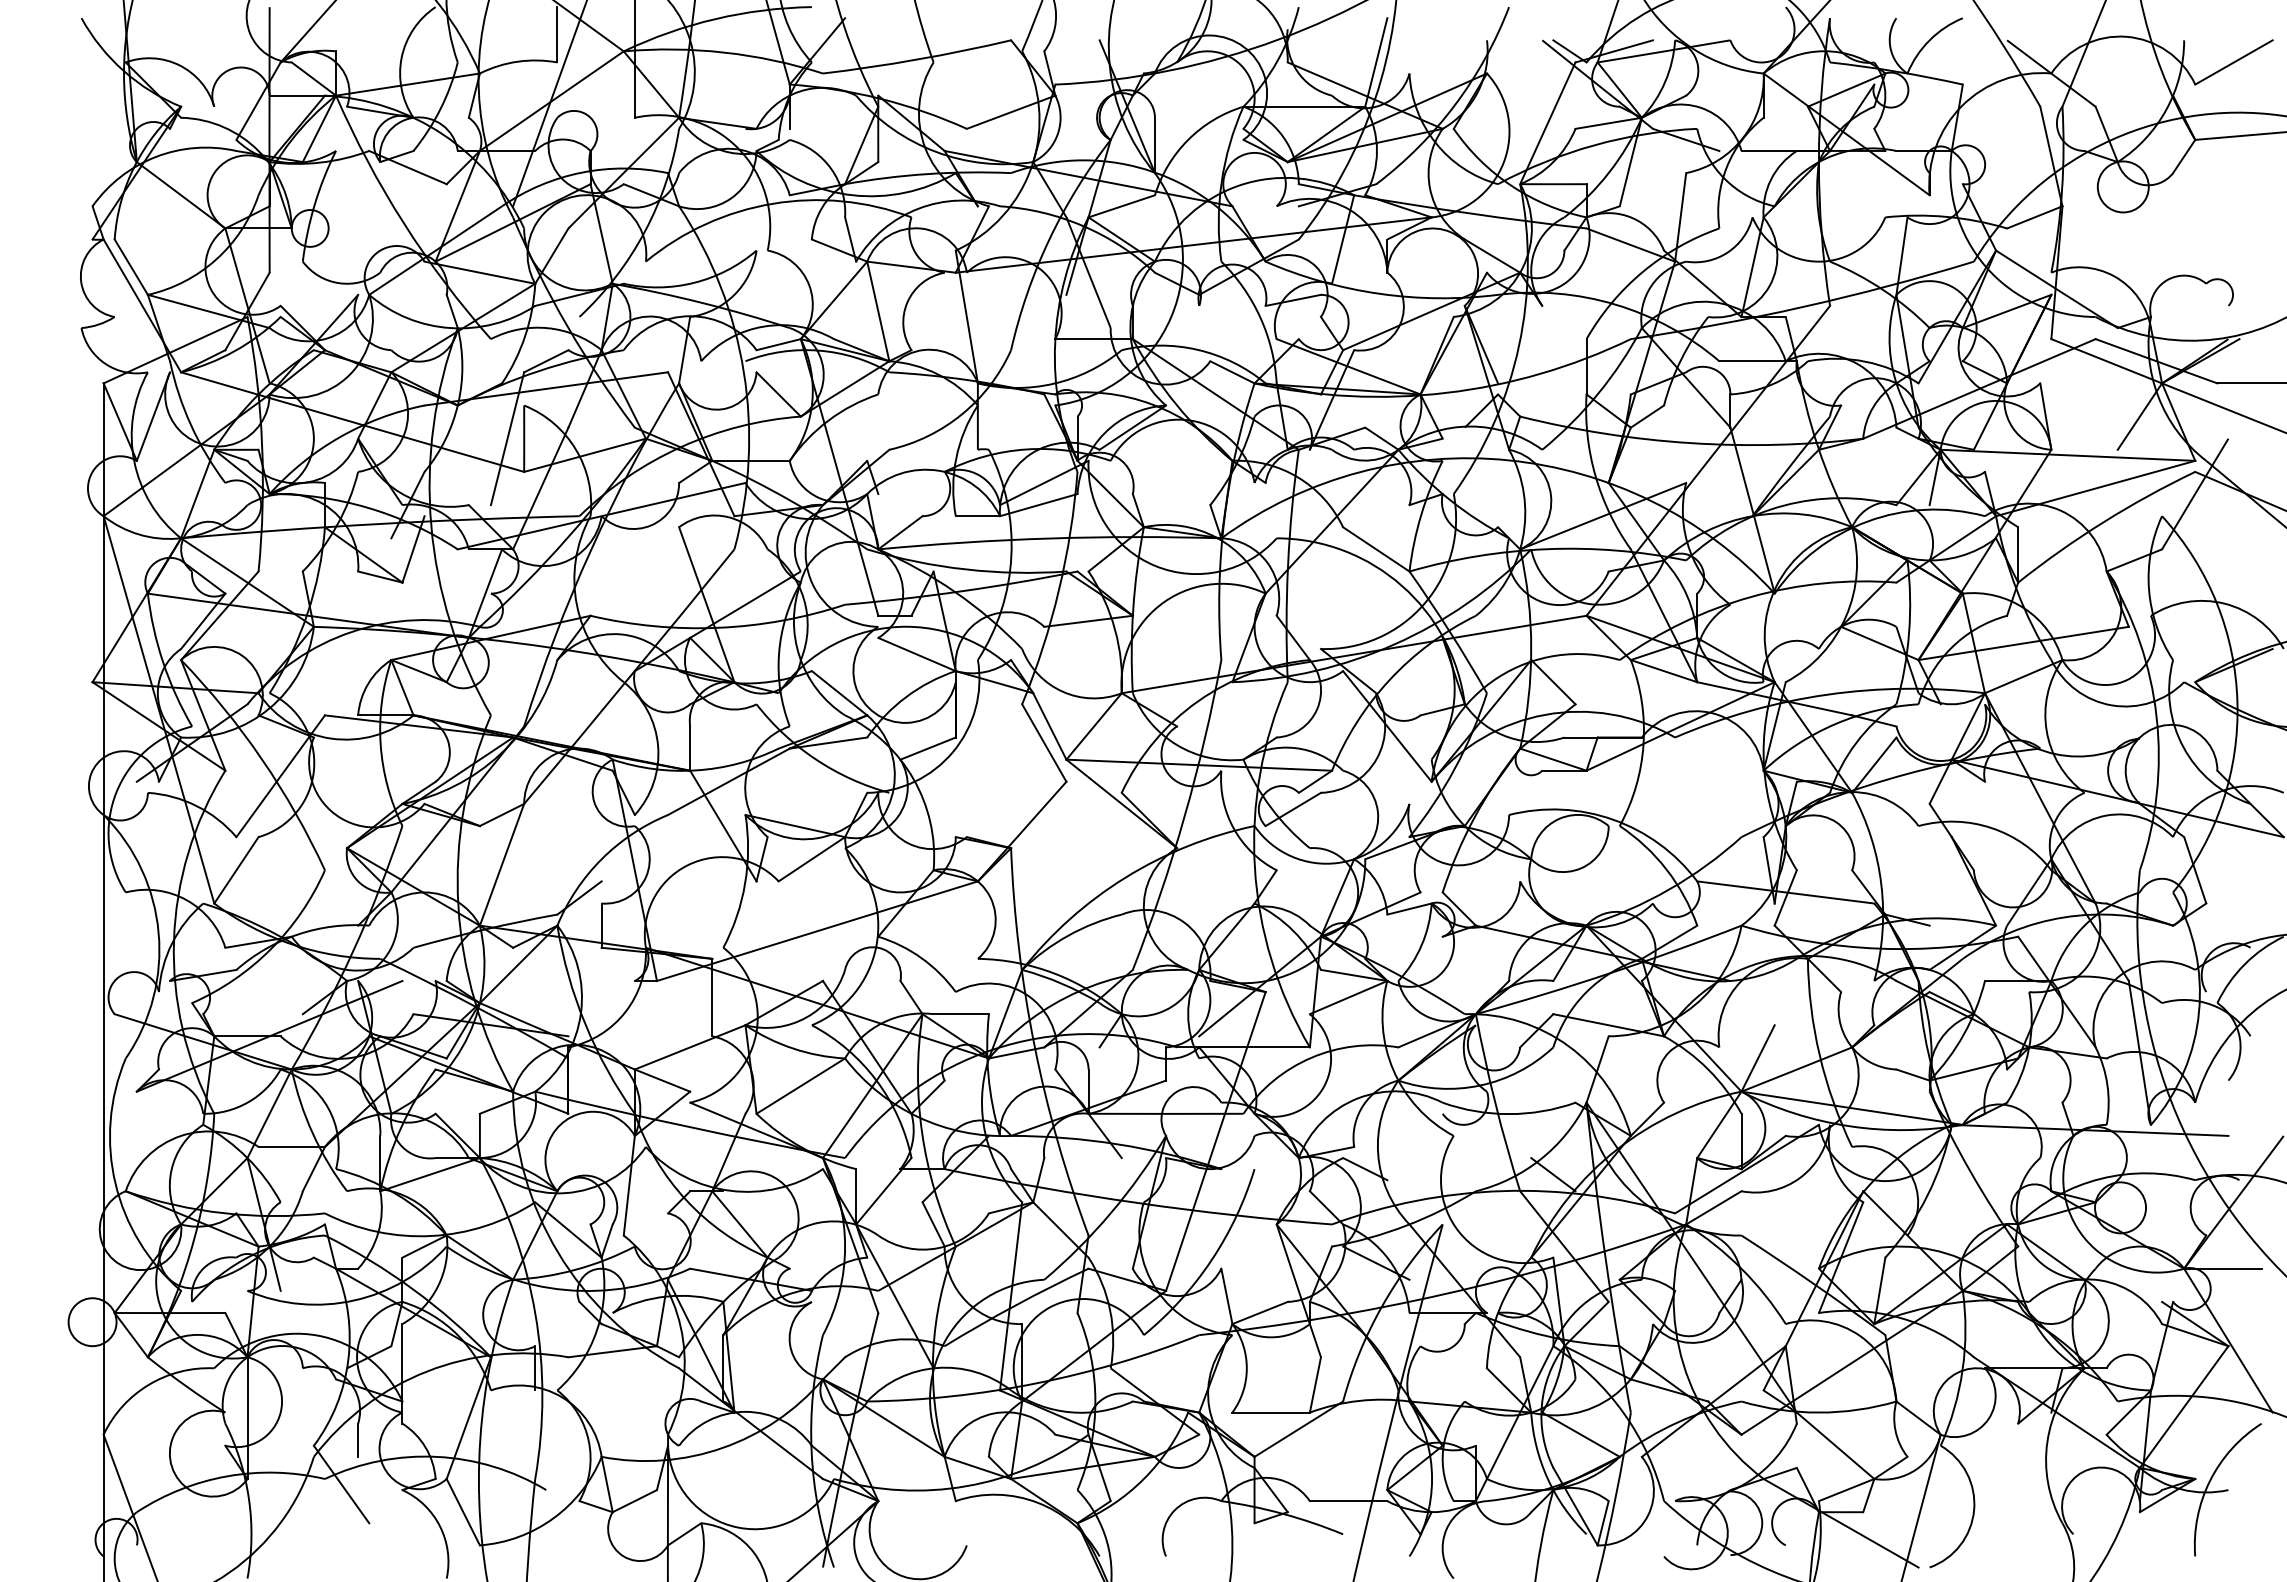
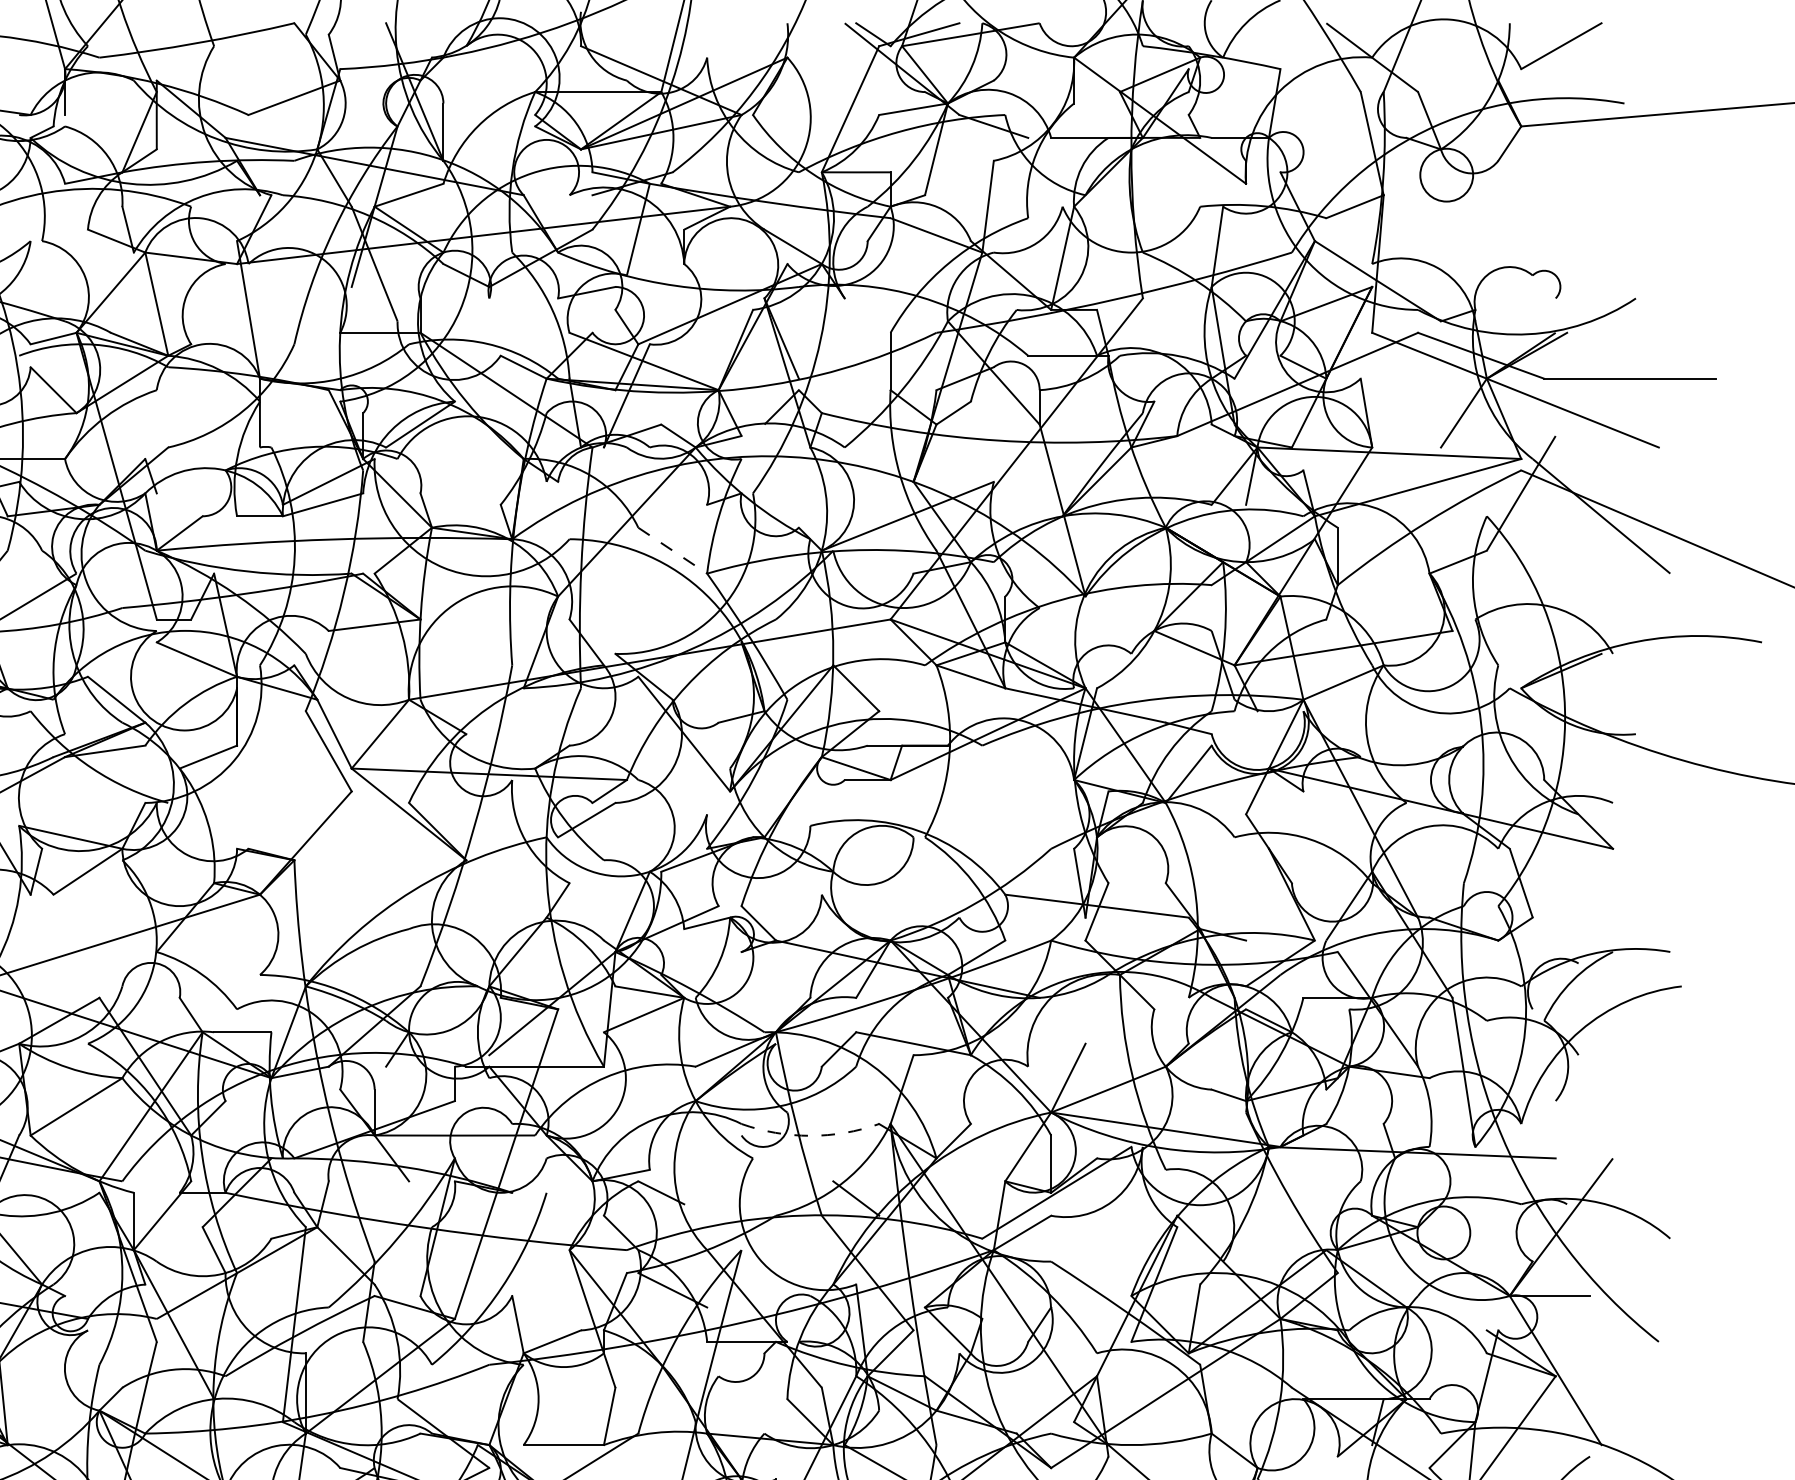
line: (1376, 549) -> (672, 550), solid -> dashed
arc: (1509, 1114) -> (810, 1136), solid -> dashed

